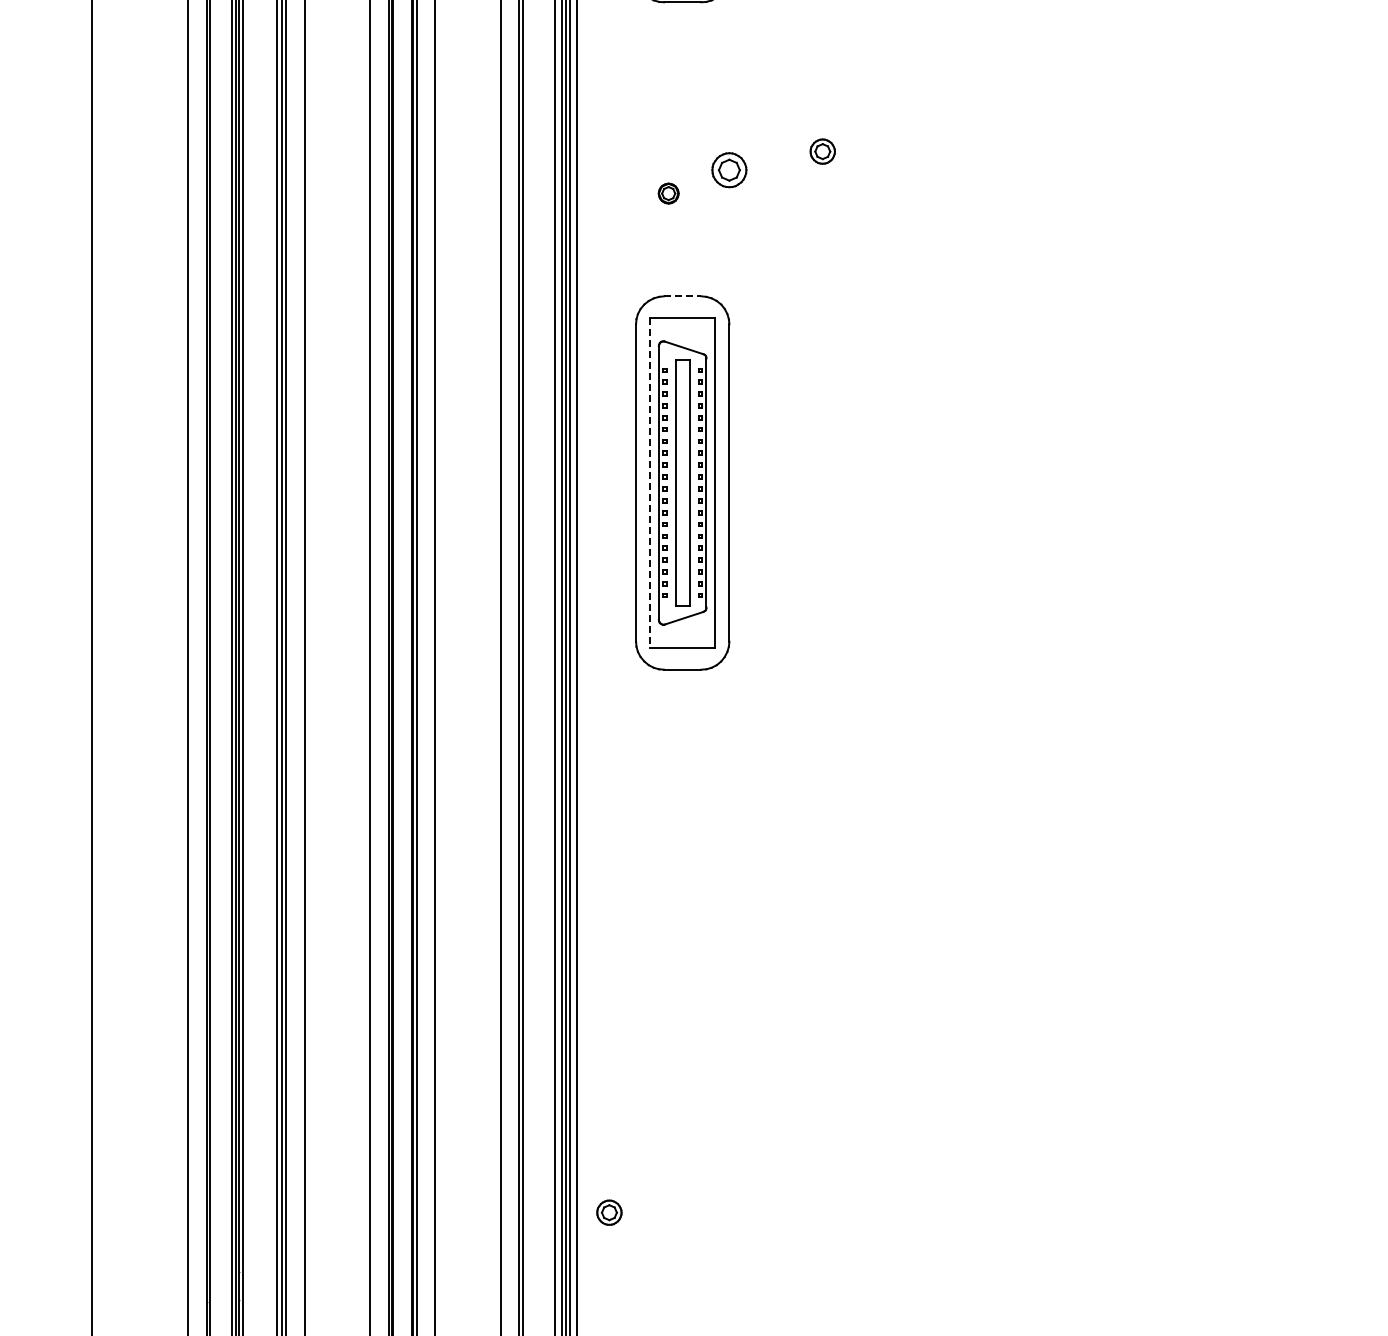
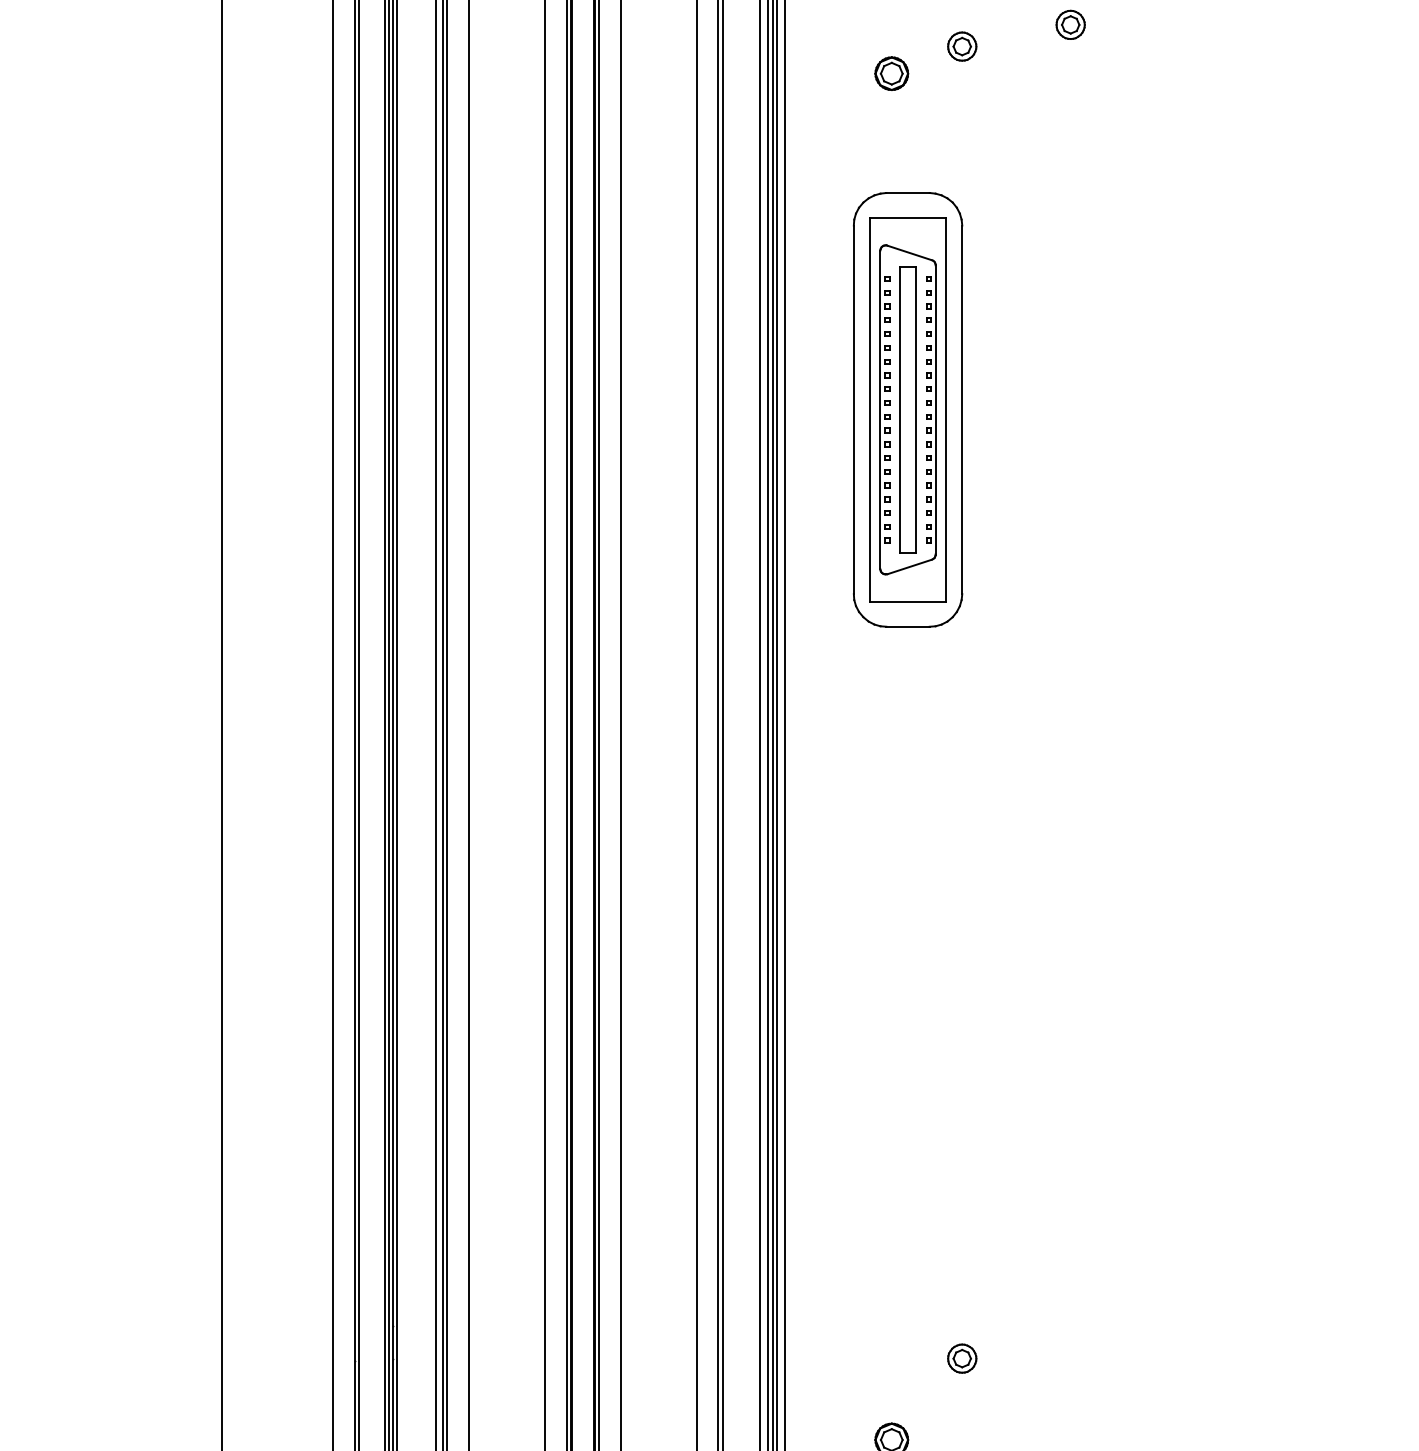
part: (729, 170) -> (962, 46), size x0.71
part: (668, 193) -> (891, 73), size x1.43
line: (682, 296) -> (907, 193), dashed -> solid
line: (650, 483) -> (870, 410), dashed -> solid
part: (609, 1212) -> (962, 1358), moved

